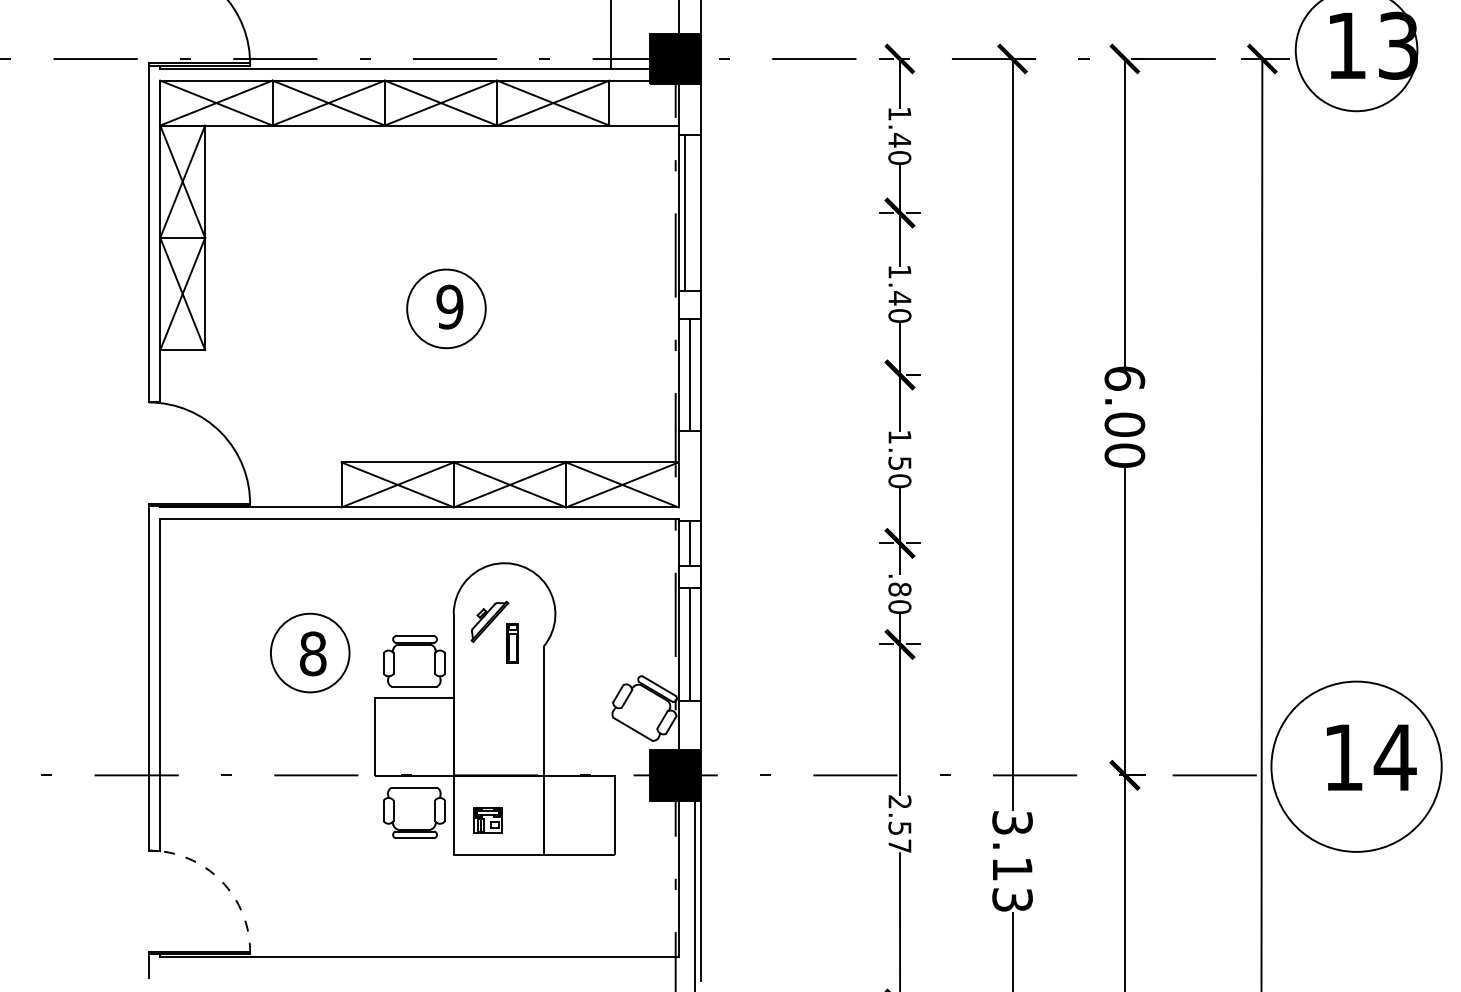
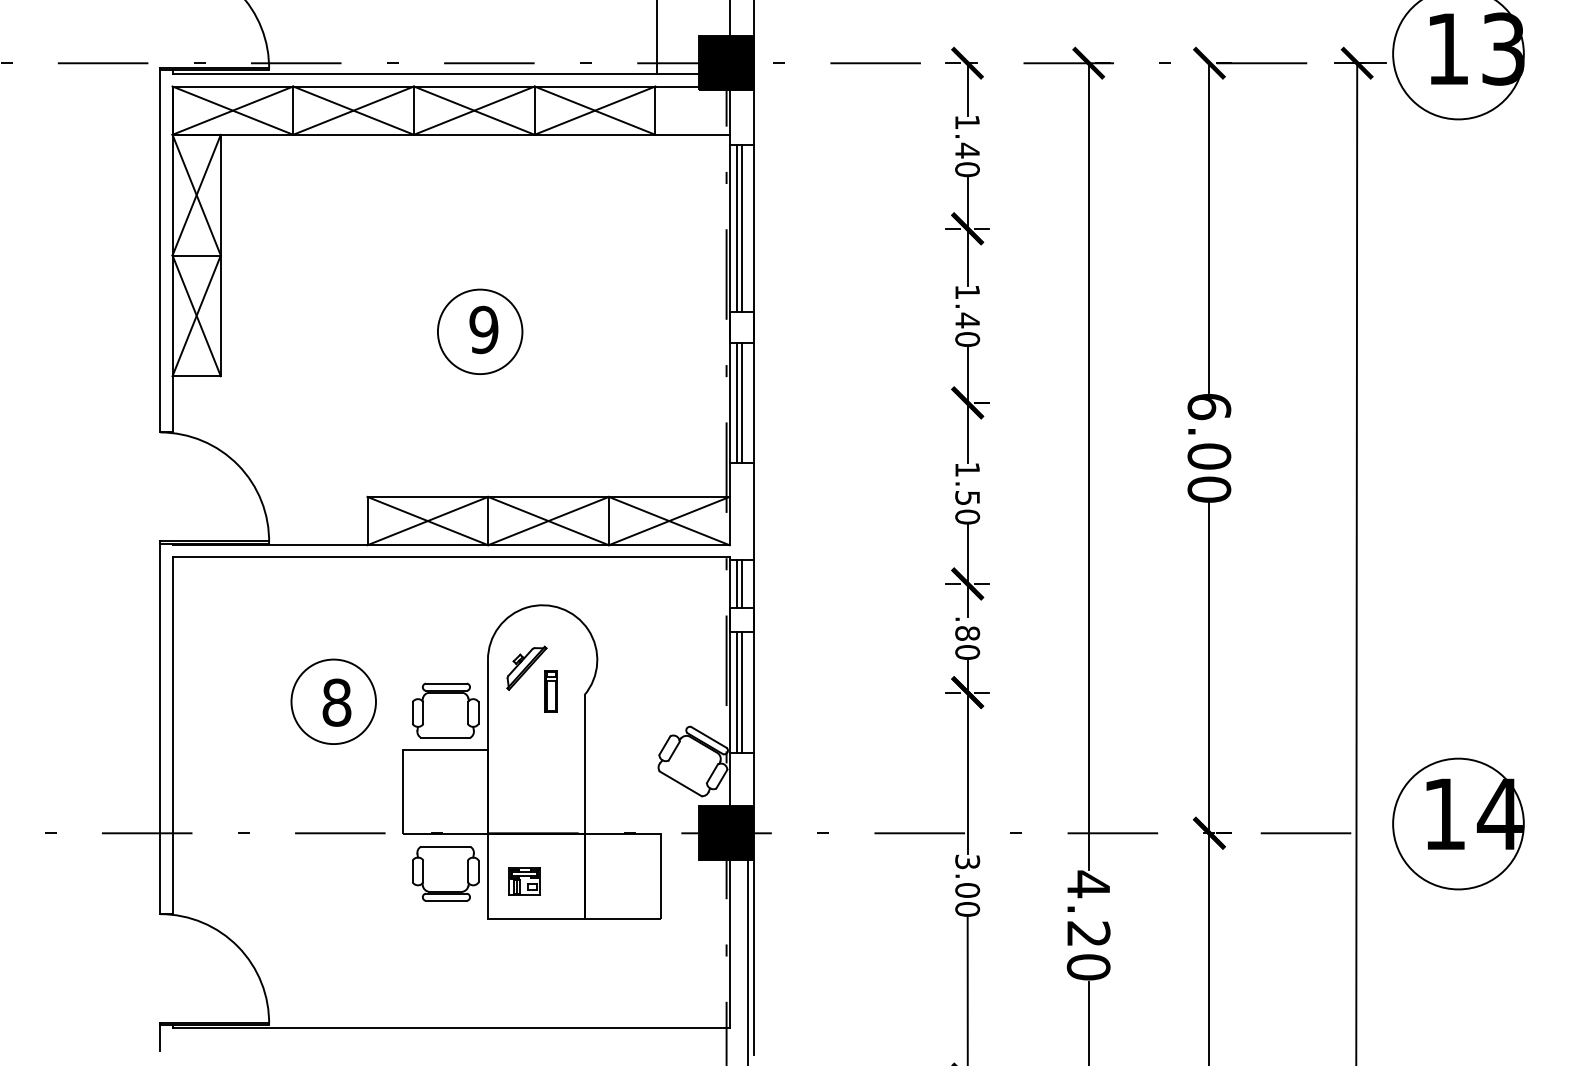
line: (689, 212) -> (741, 228), added
line: (684, 374) -> (736, 402), added
line: (684, 542) -> (736, 583), added
line: (684, 644) -> (736, 692), added
circle: (1356, 766) -> (1458, 823), size x0.71
text: (899, 823) -> (967, 885), 2.57 -> 3.00
text: (1012, 861) -> (1088, 925), 3.13 -> 4.20
arc: (221, 880) -> (238, 946), dashed -> solid

